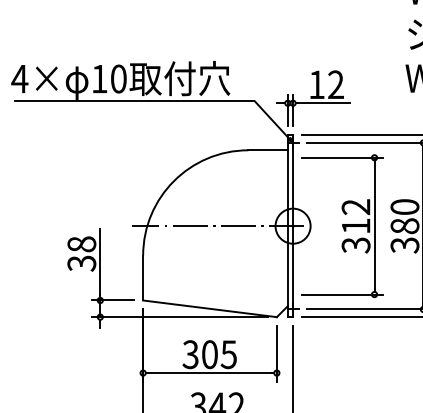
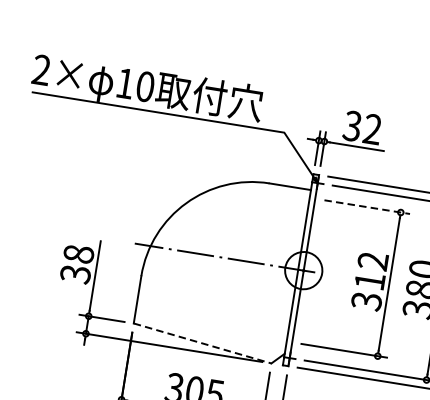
text: (19, 78) -> (41, 69), 4× -> 2×
text: (316, 84) -> (352, 125), 12 -> 32
line: (342, 157) -> (367, 206), solid -> dashed
line: (210, 308) -> (203, 343), solid -> dashed

